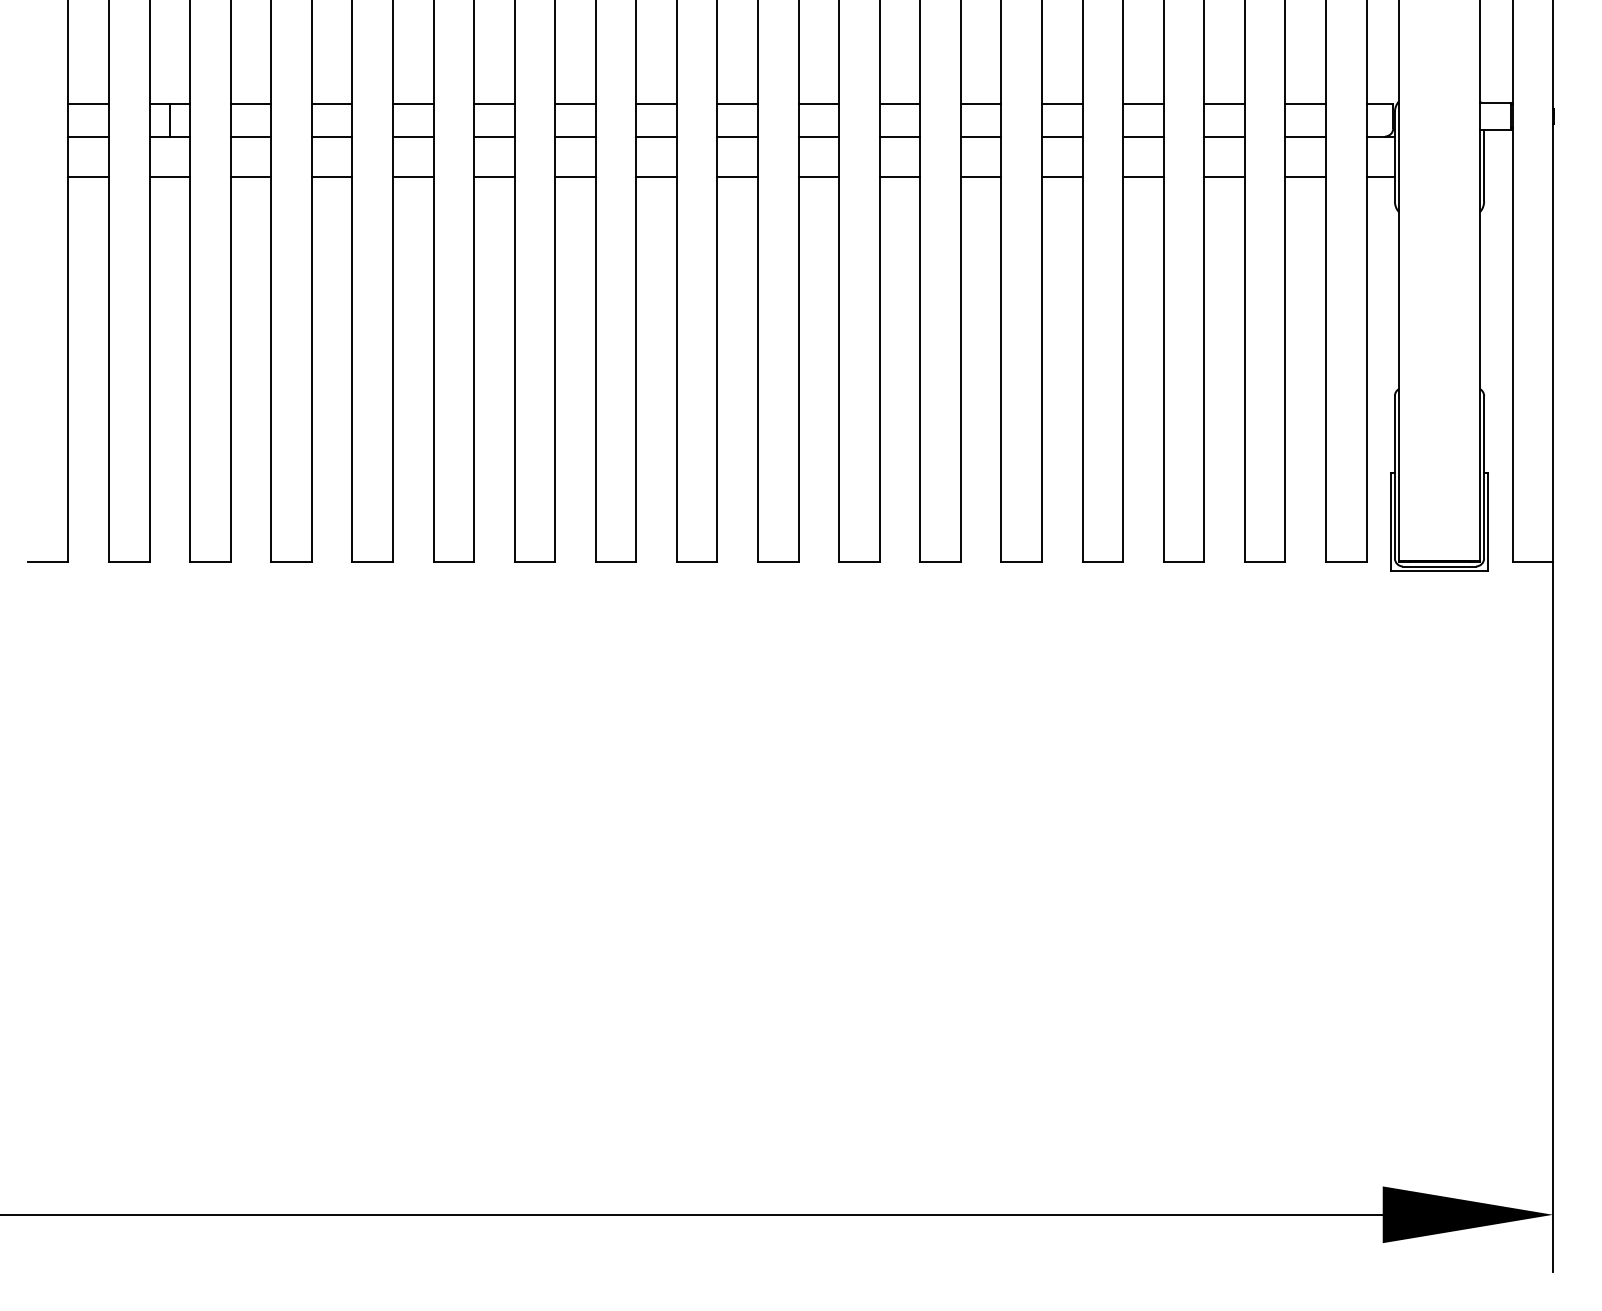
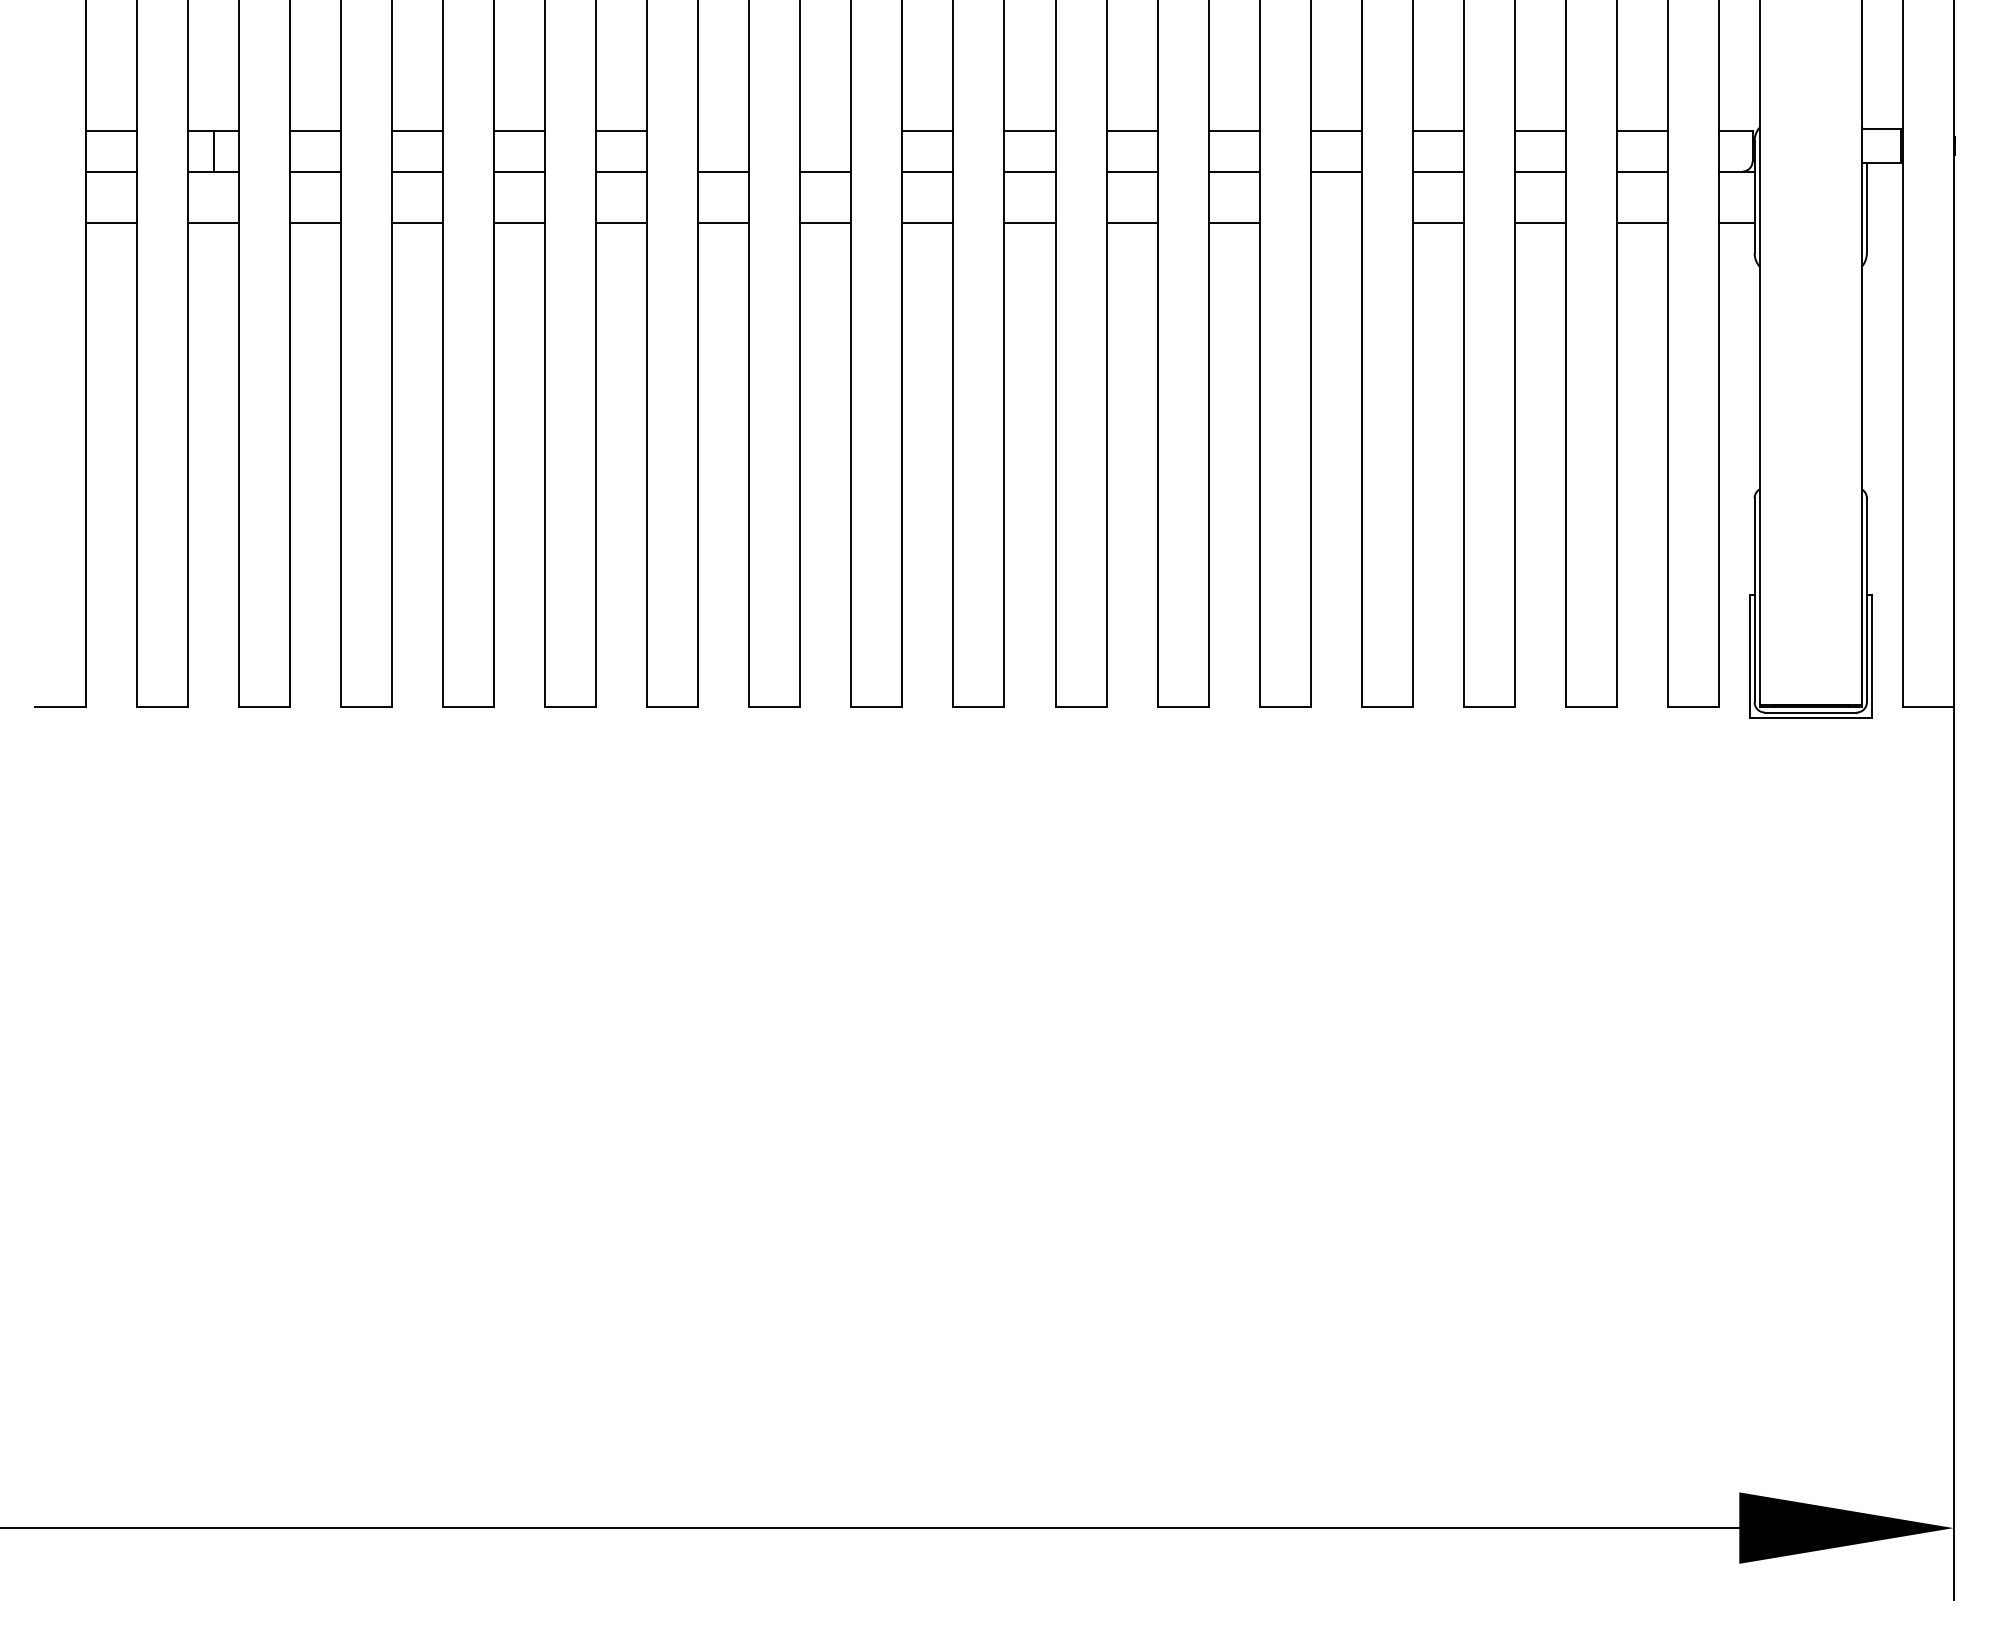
line: (575, 103) -> (723, 130), removed
line: (656, 103) -> (825, 130), removed
line: (1061, 176) -> (1335, 222), removed

